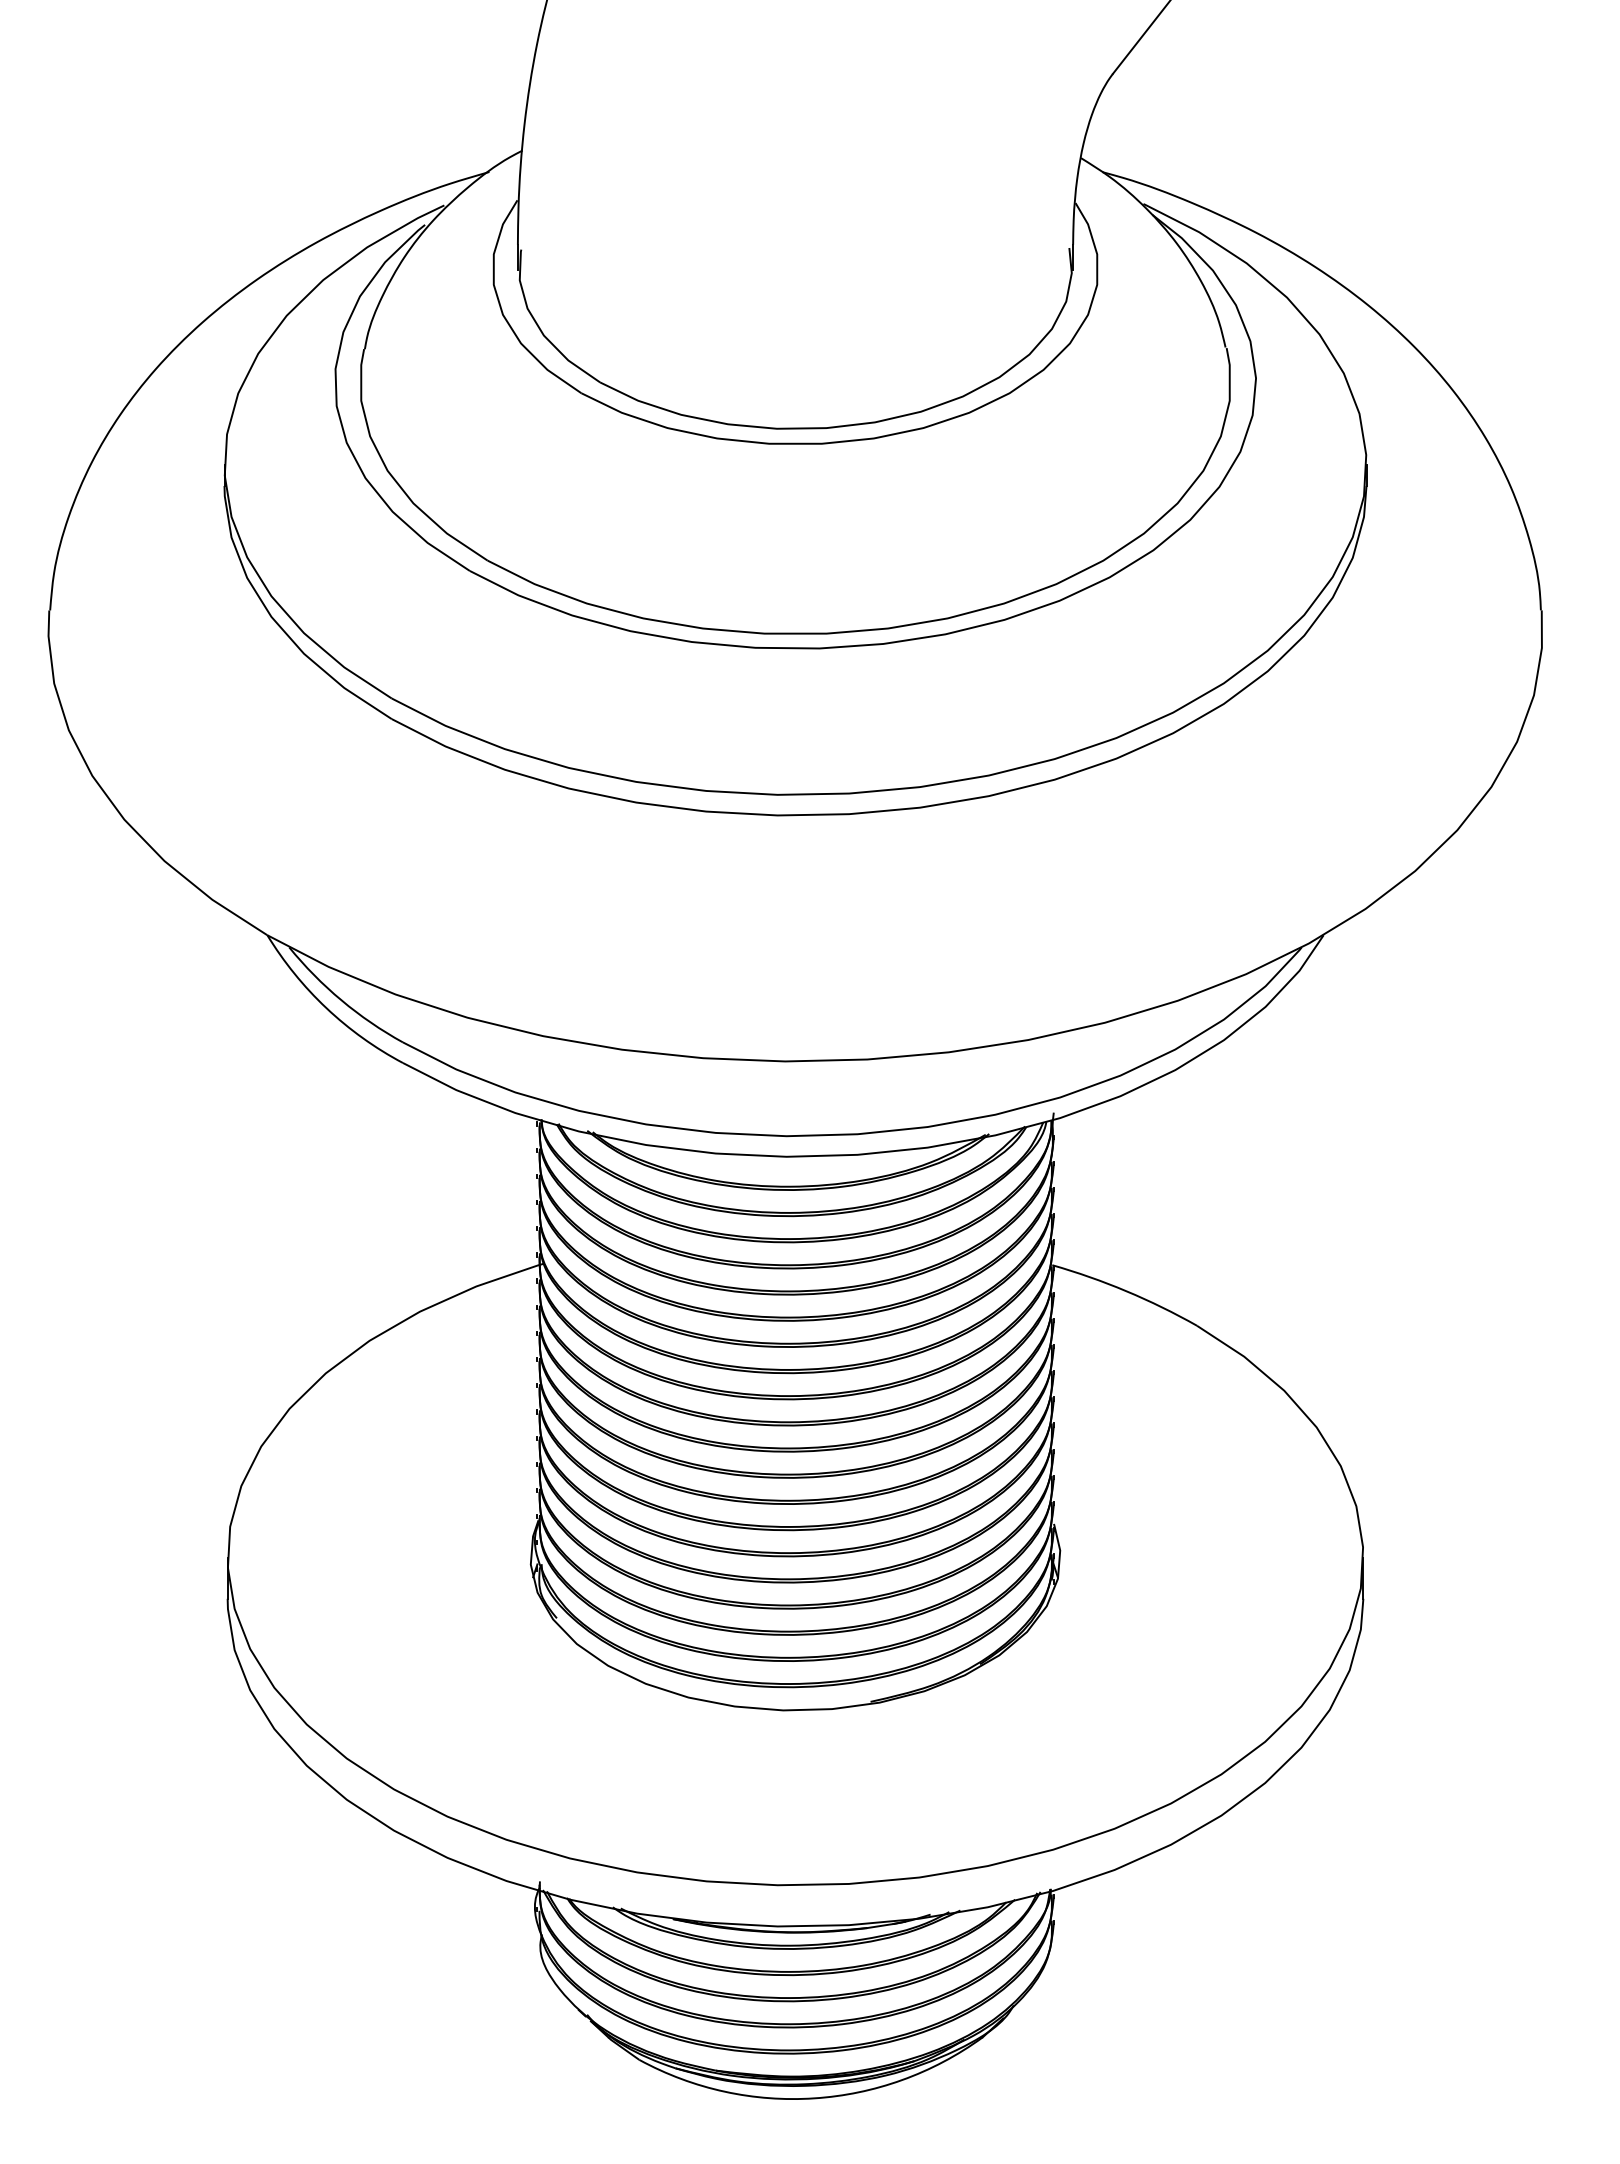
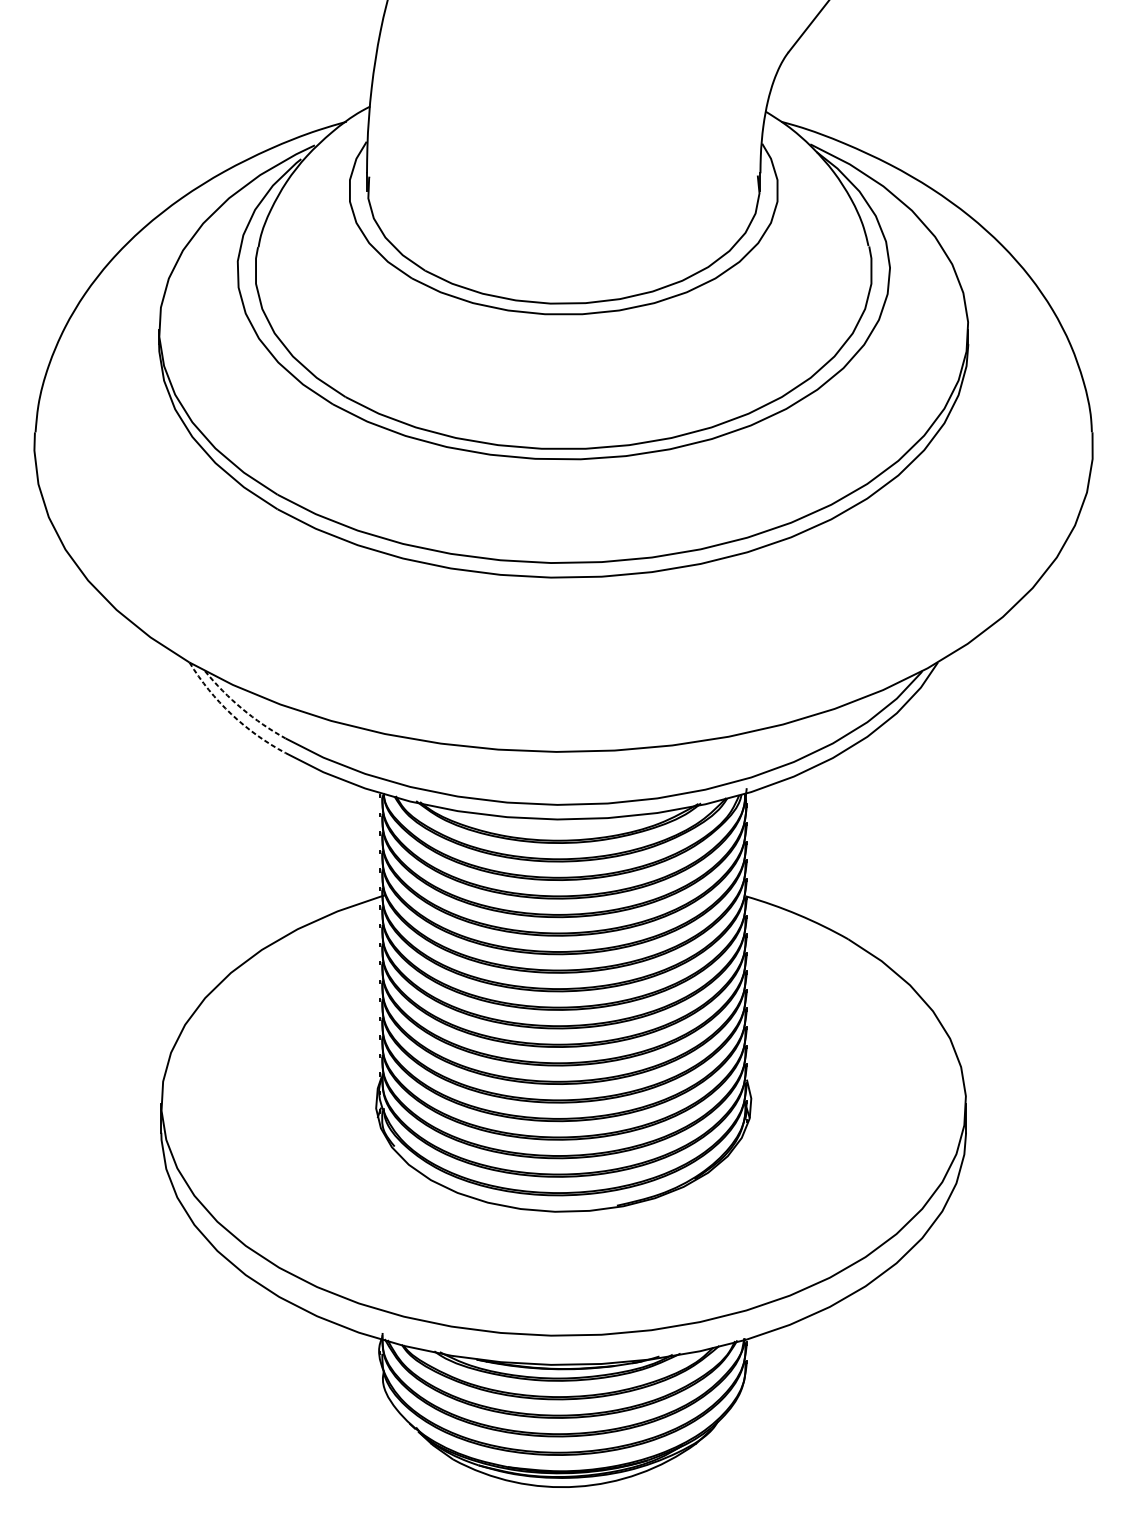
arc: (341, 1000) -> (242, 708), solid -> dashed
arc: (326, 1008) -> (231, 714), solid -> dashed

